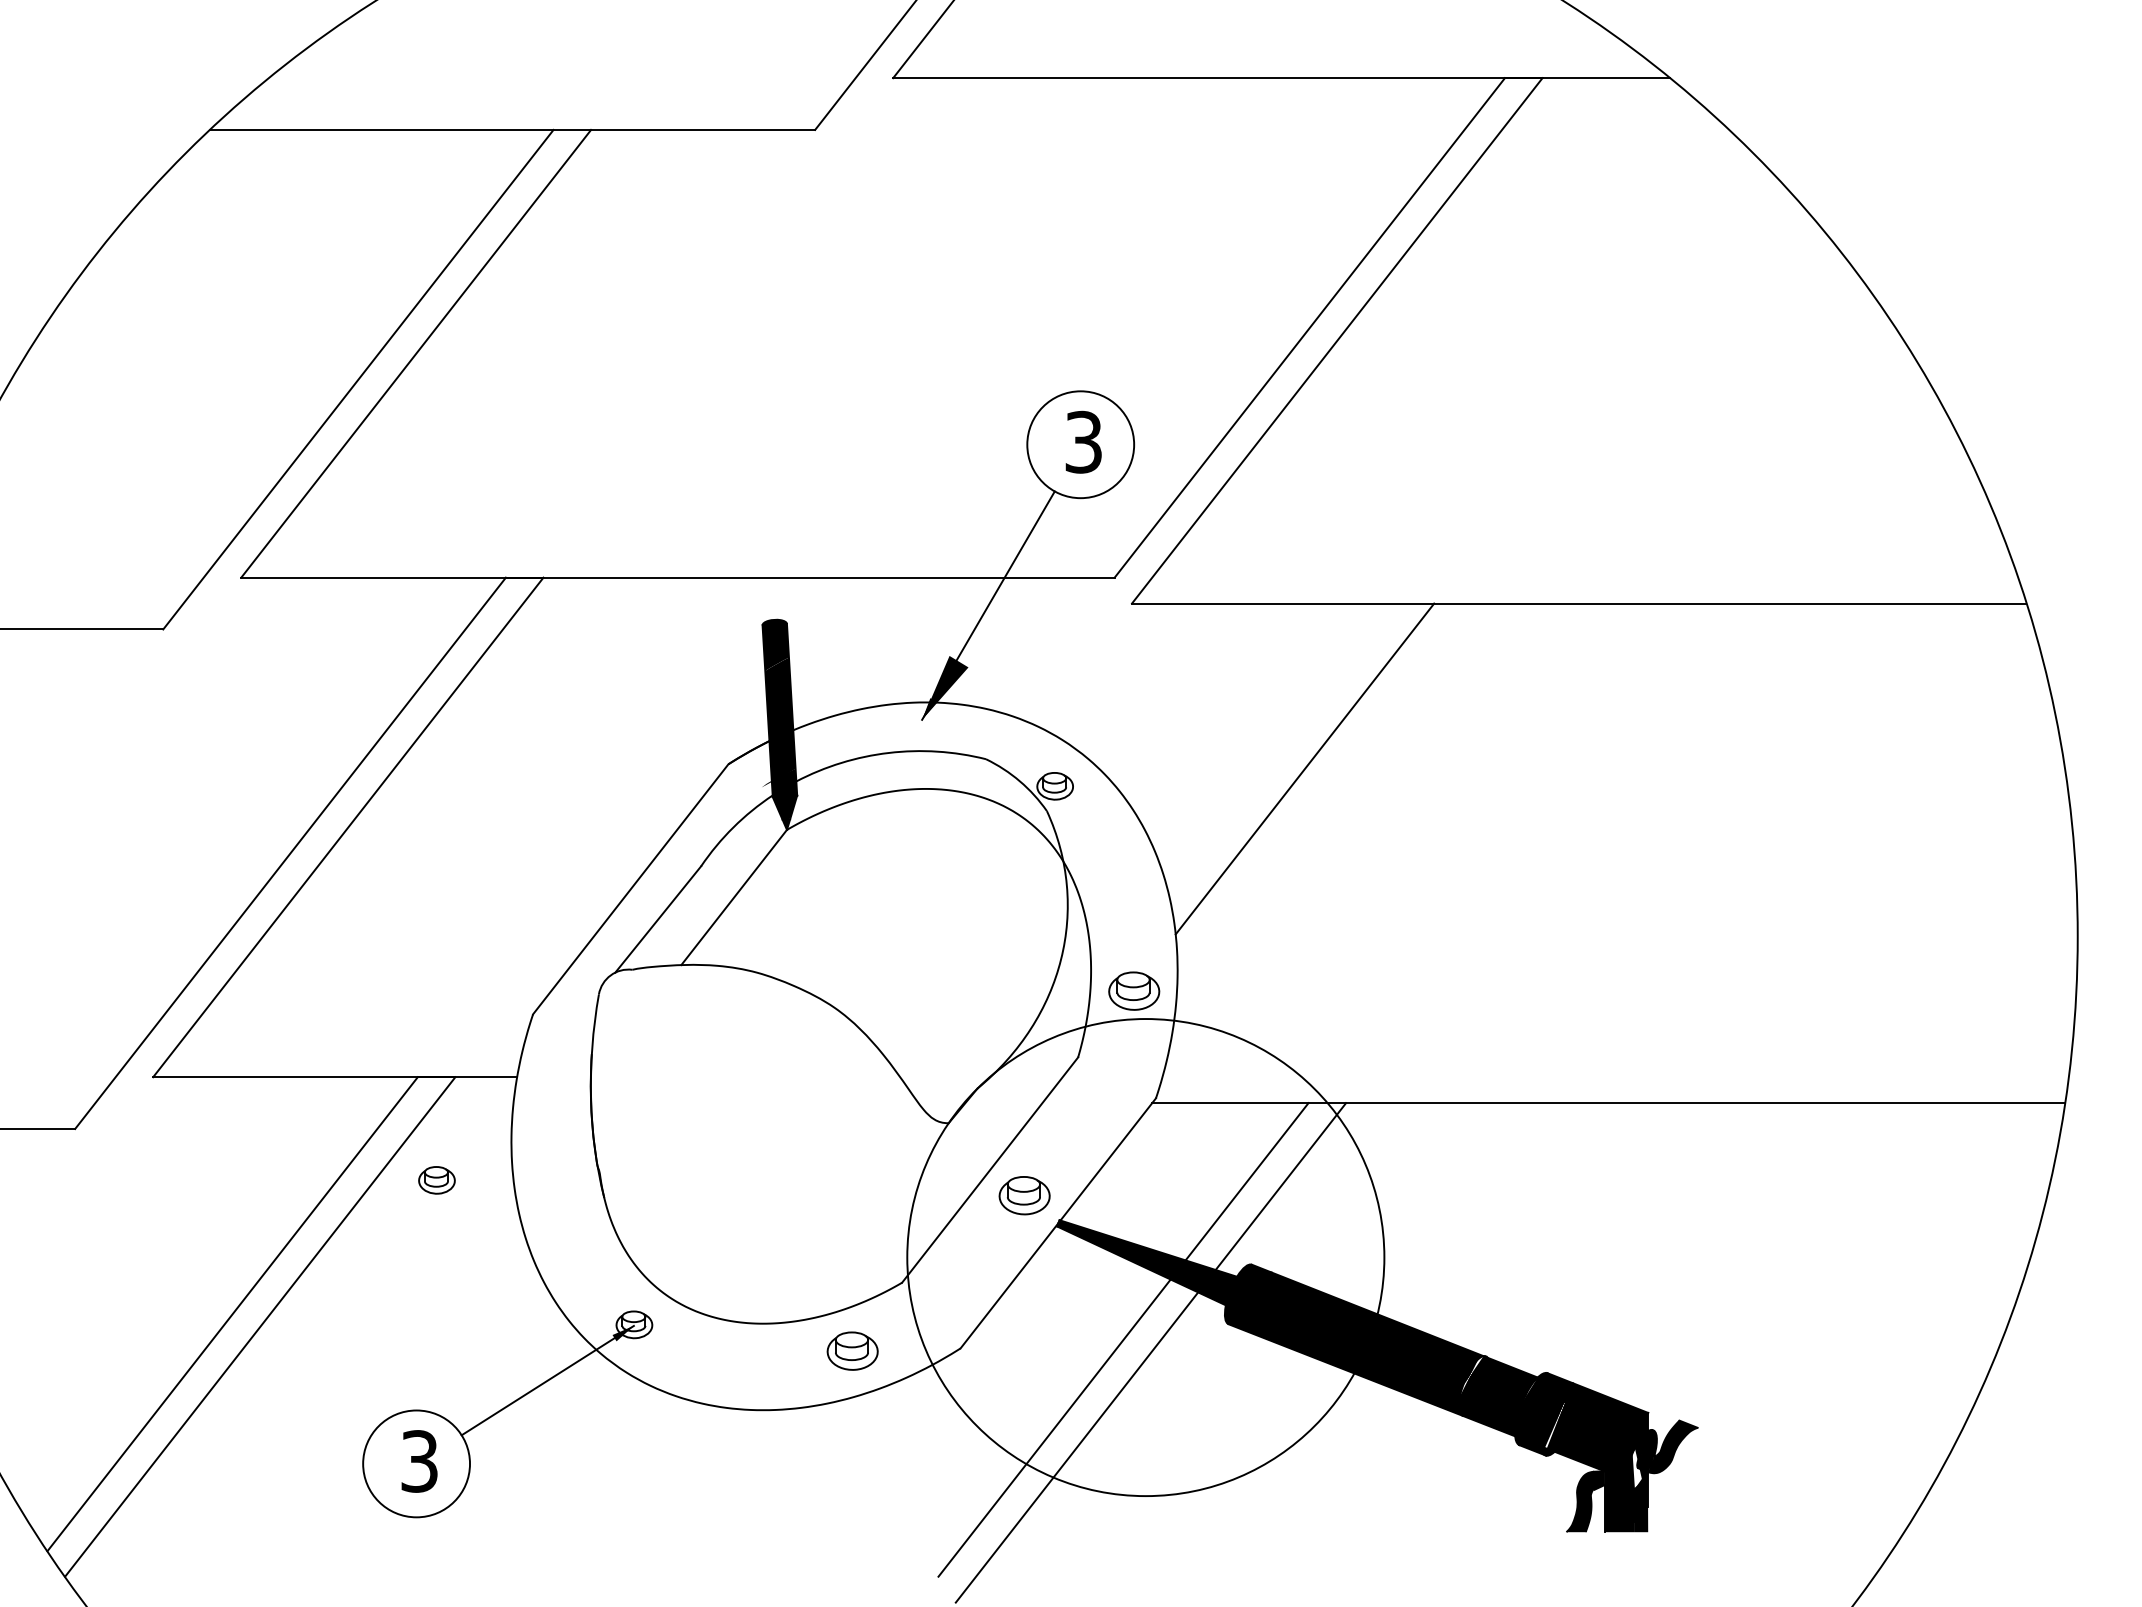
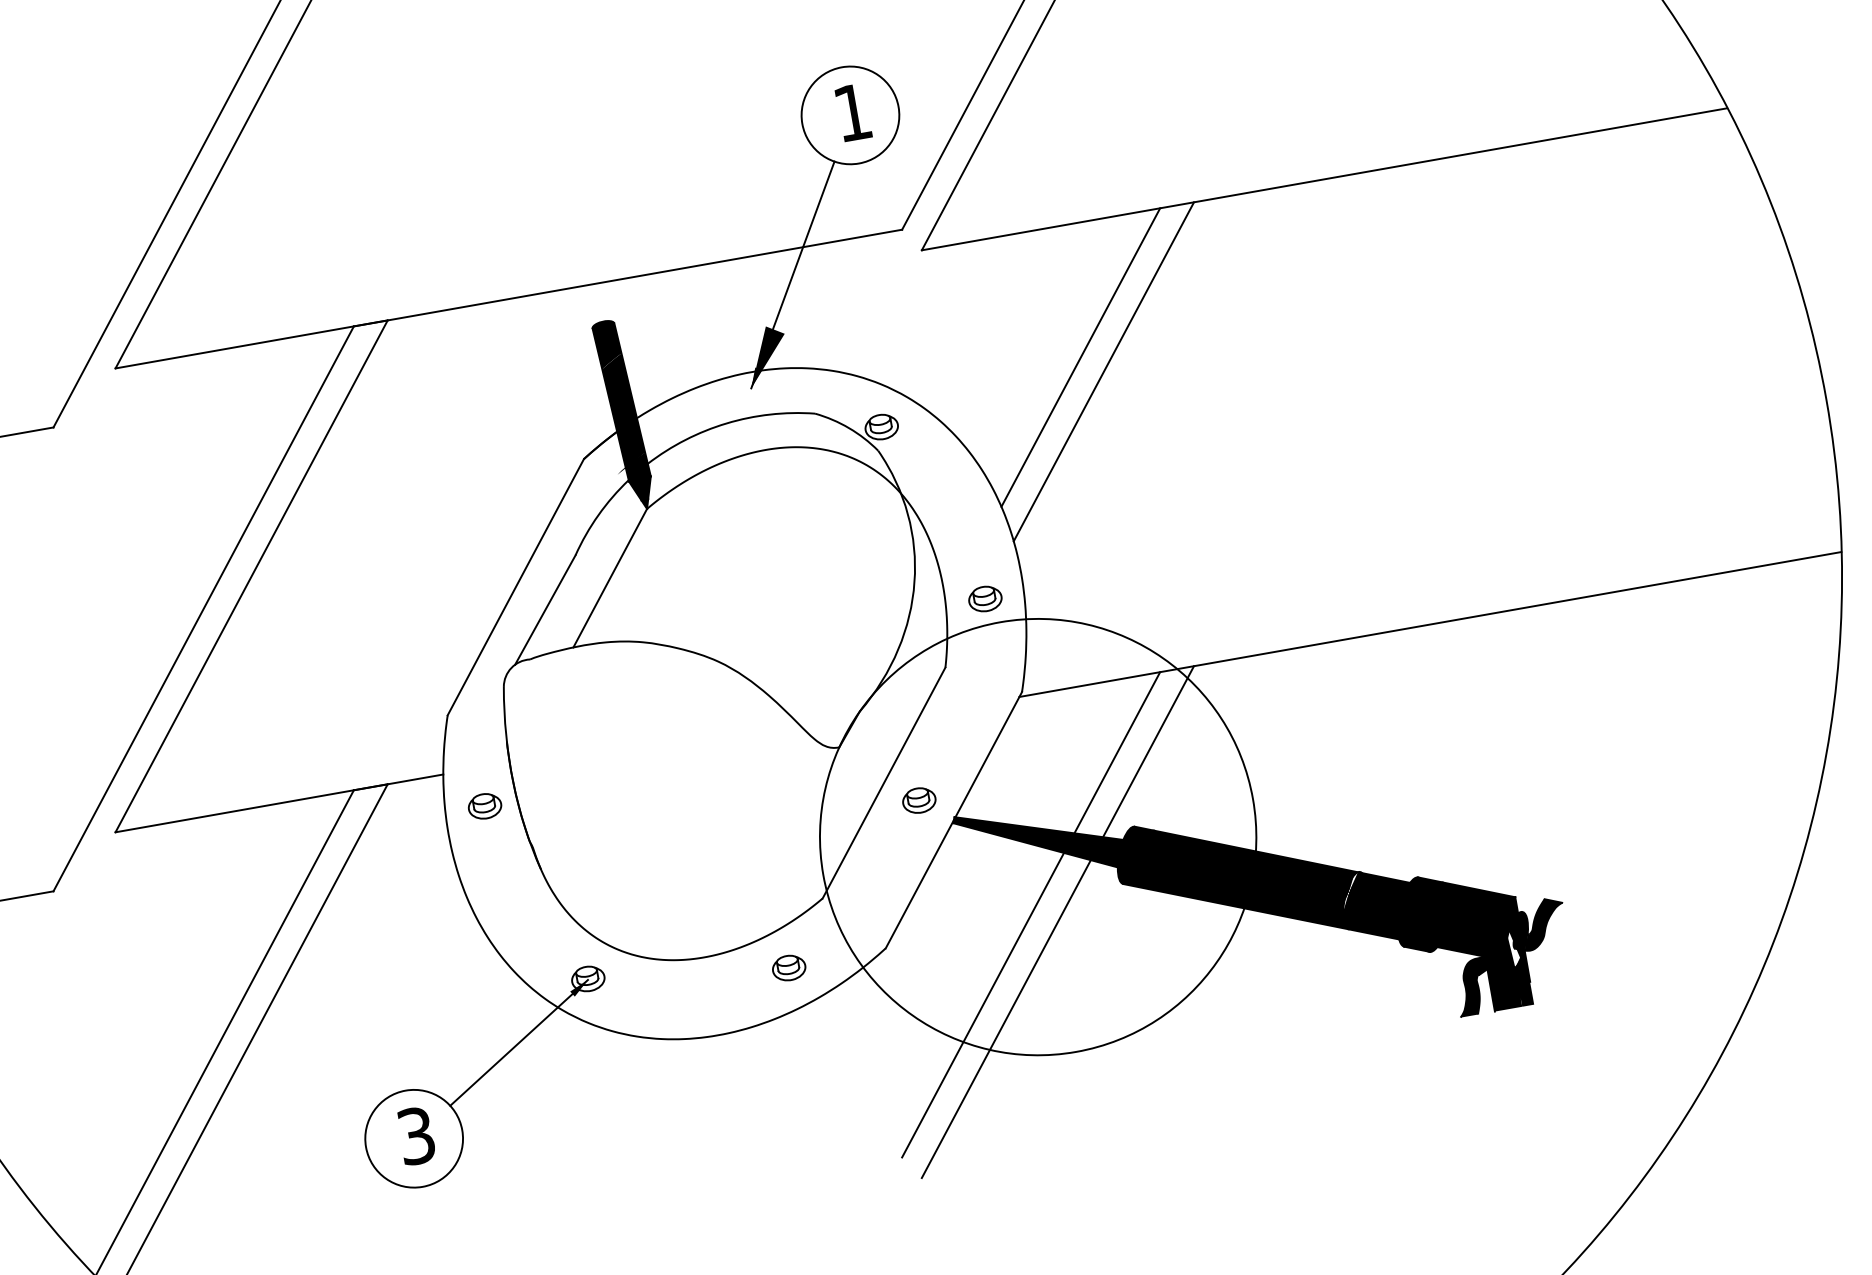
text: (1083, 441) -> (852, 112), 3 -> 1
line: (1282, 748) -> (1080, 356), added
part: (1133, 990) -> (984, 598), size x0.71
part: (436, 1180) -> (484, 806), moved
part: (1024, 1195) -> (919, 800), size x0.71
part: (852, 1351) -> (788, 968), size x0.71

